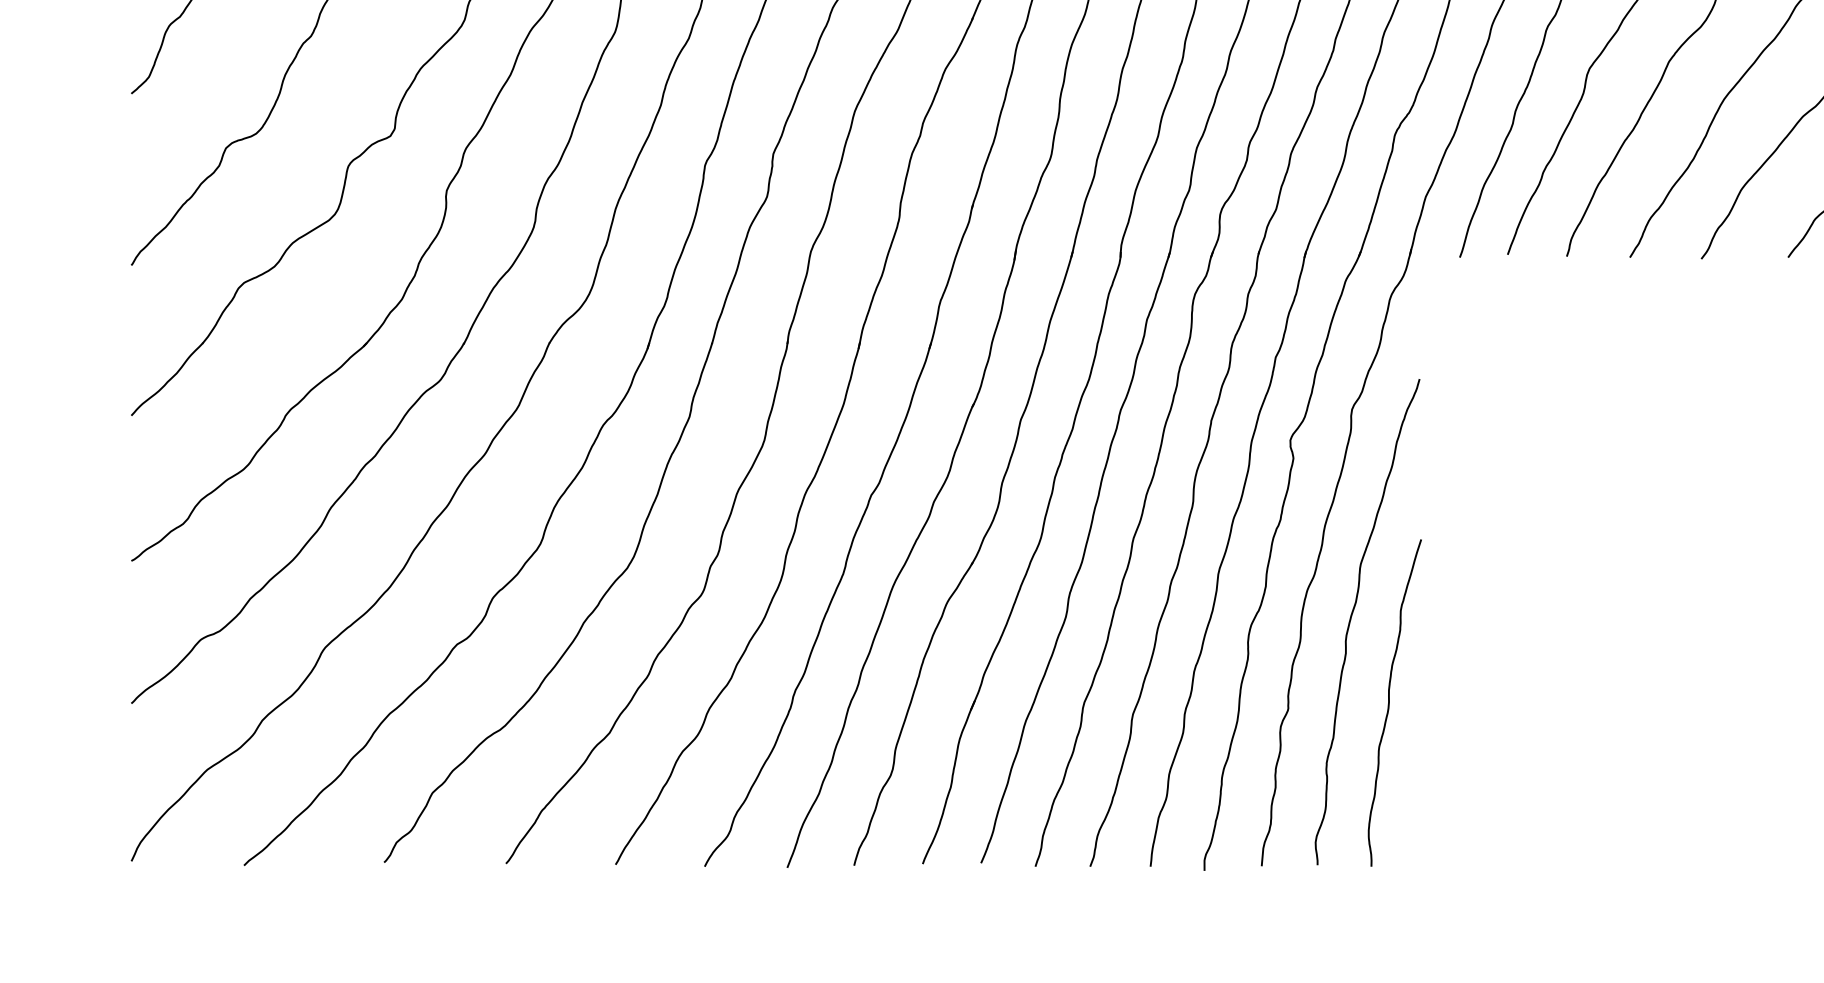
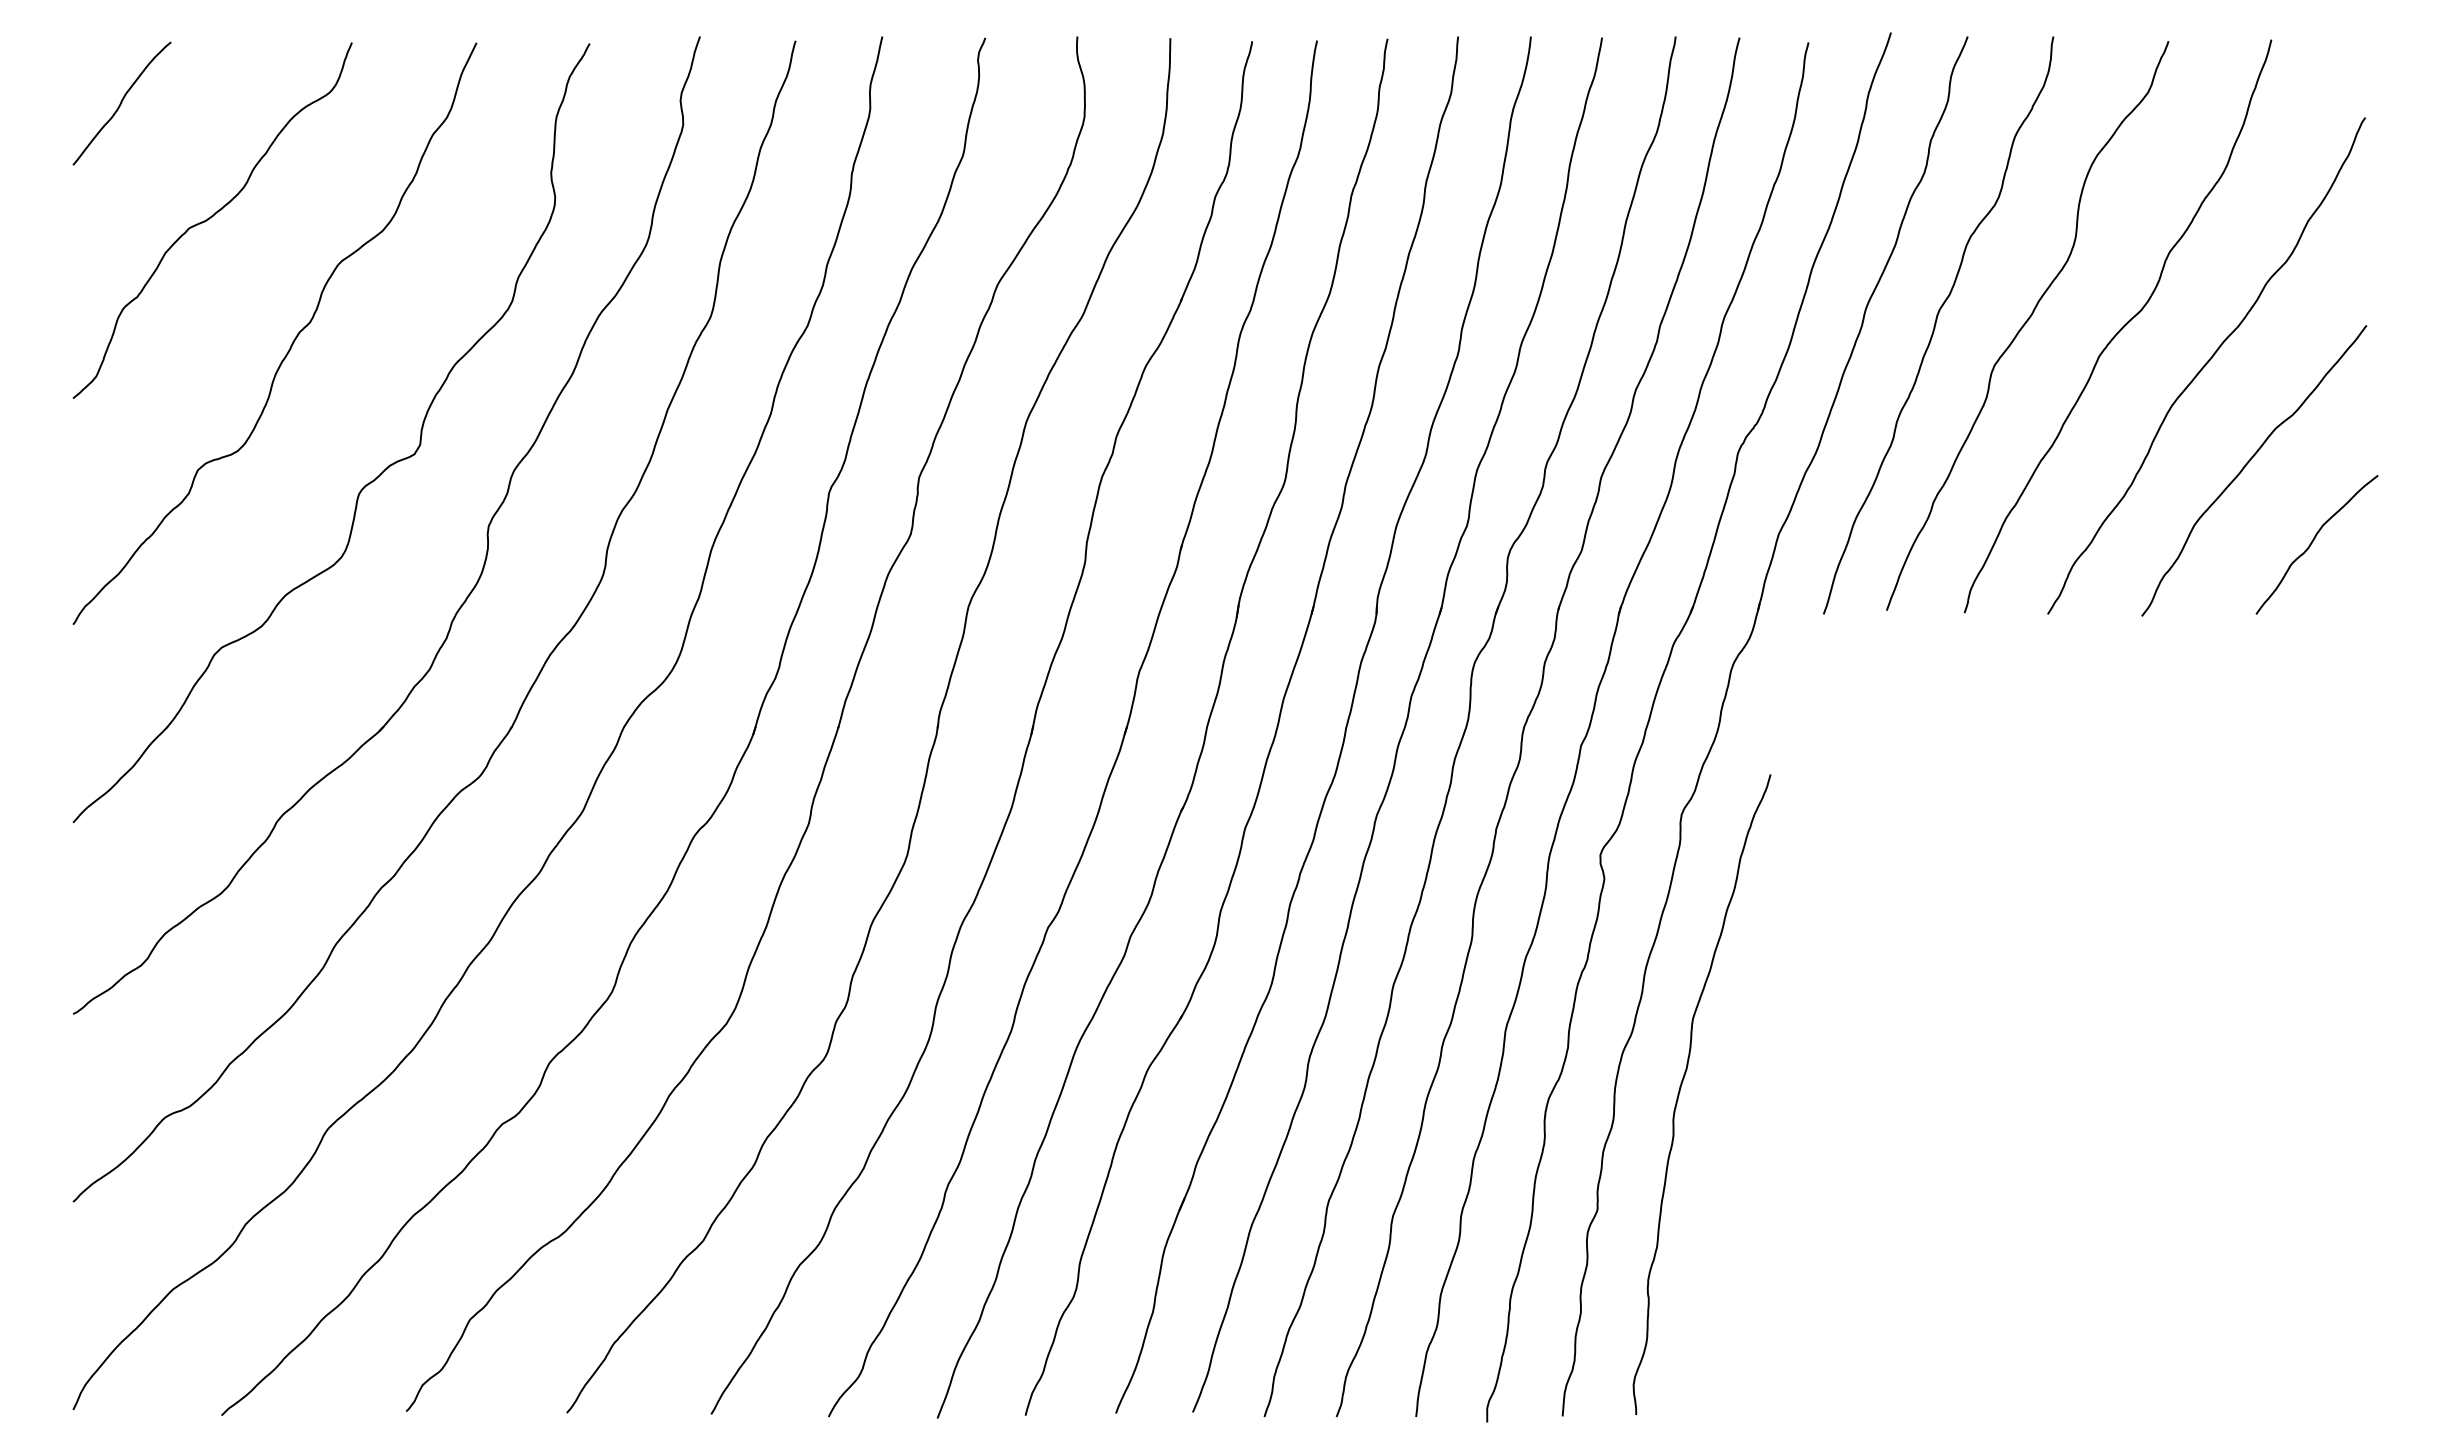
curve: (1389, 702) -> (1731, 1200), removed

